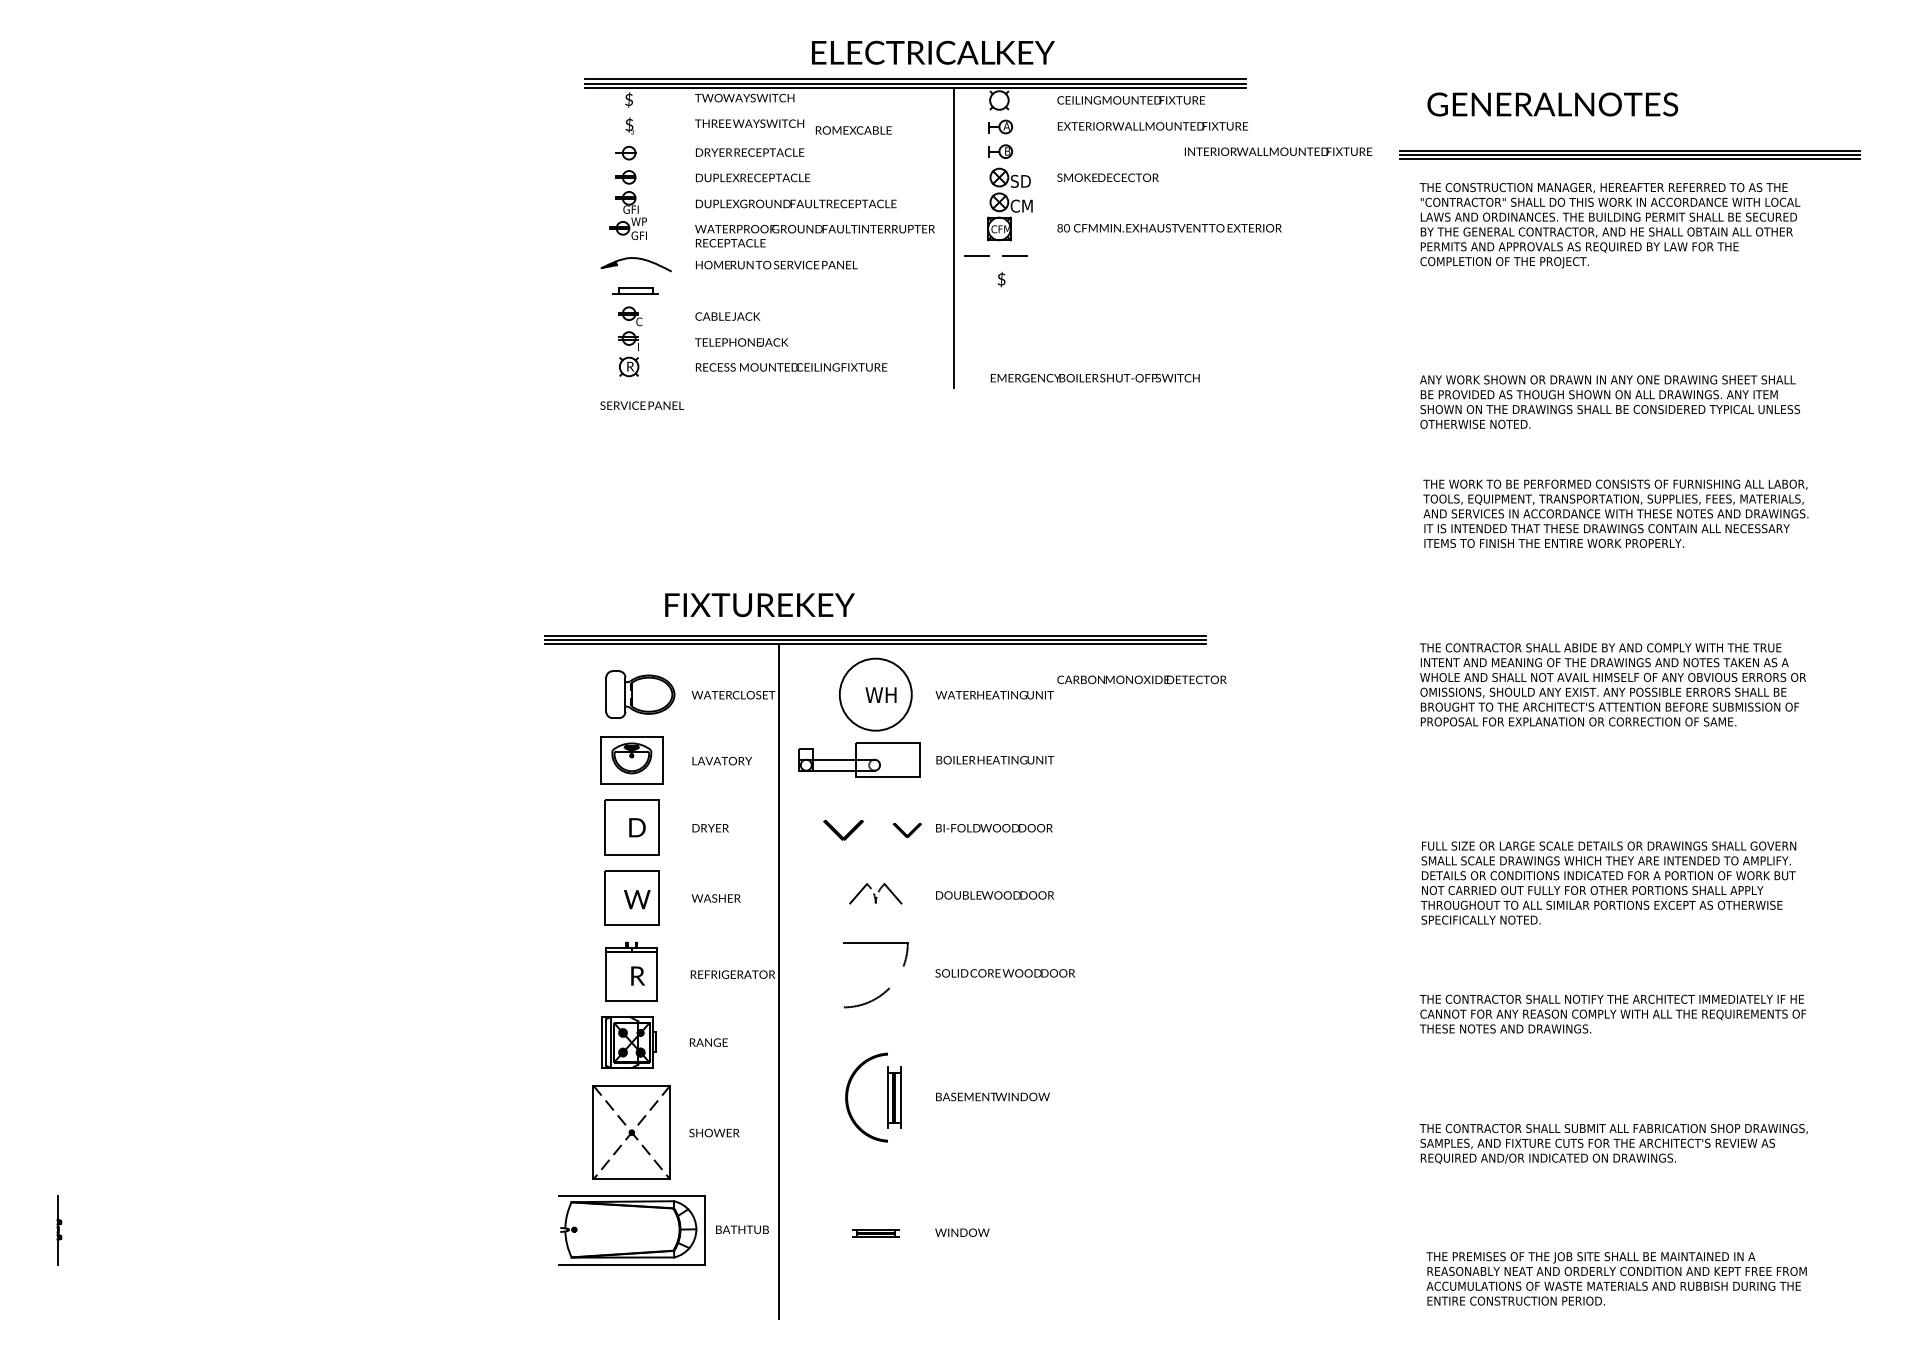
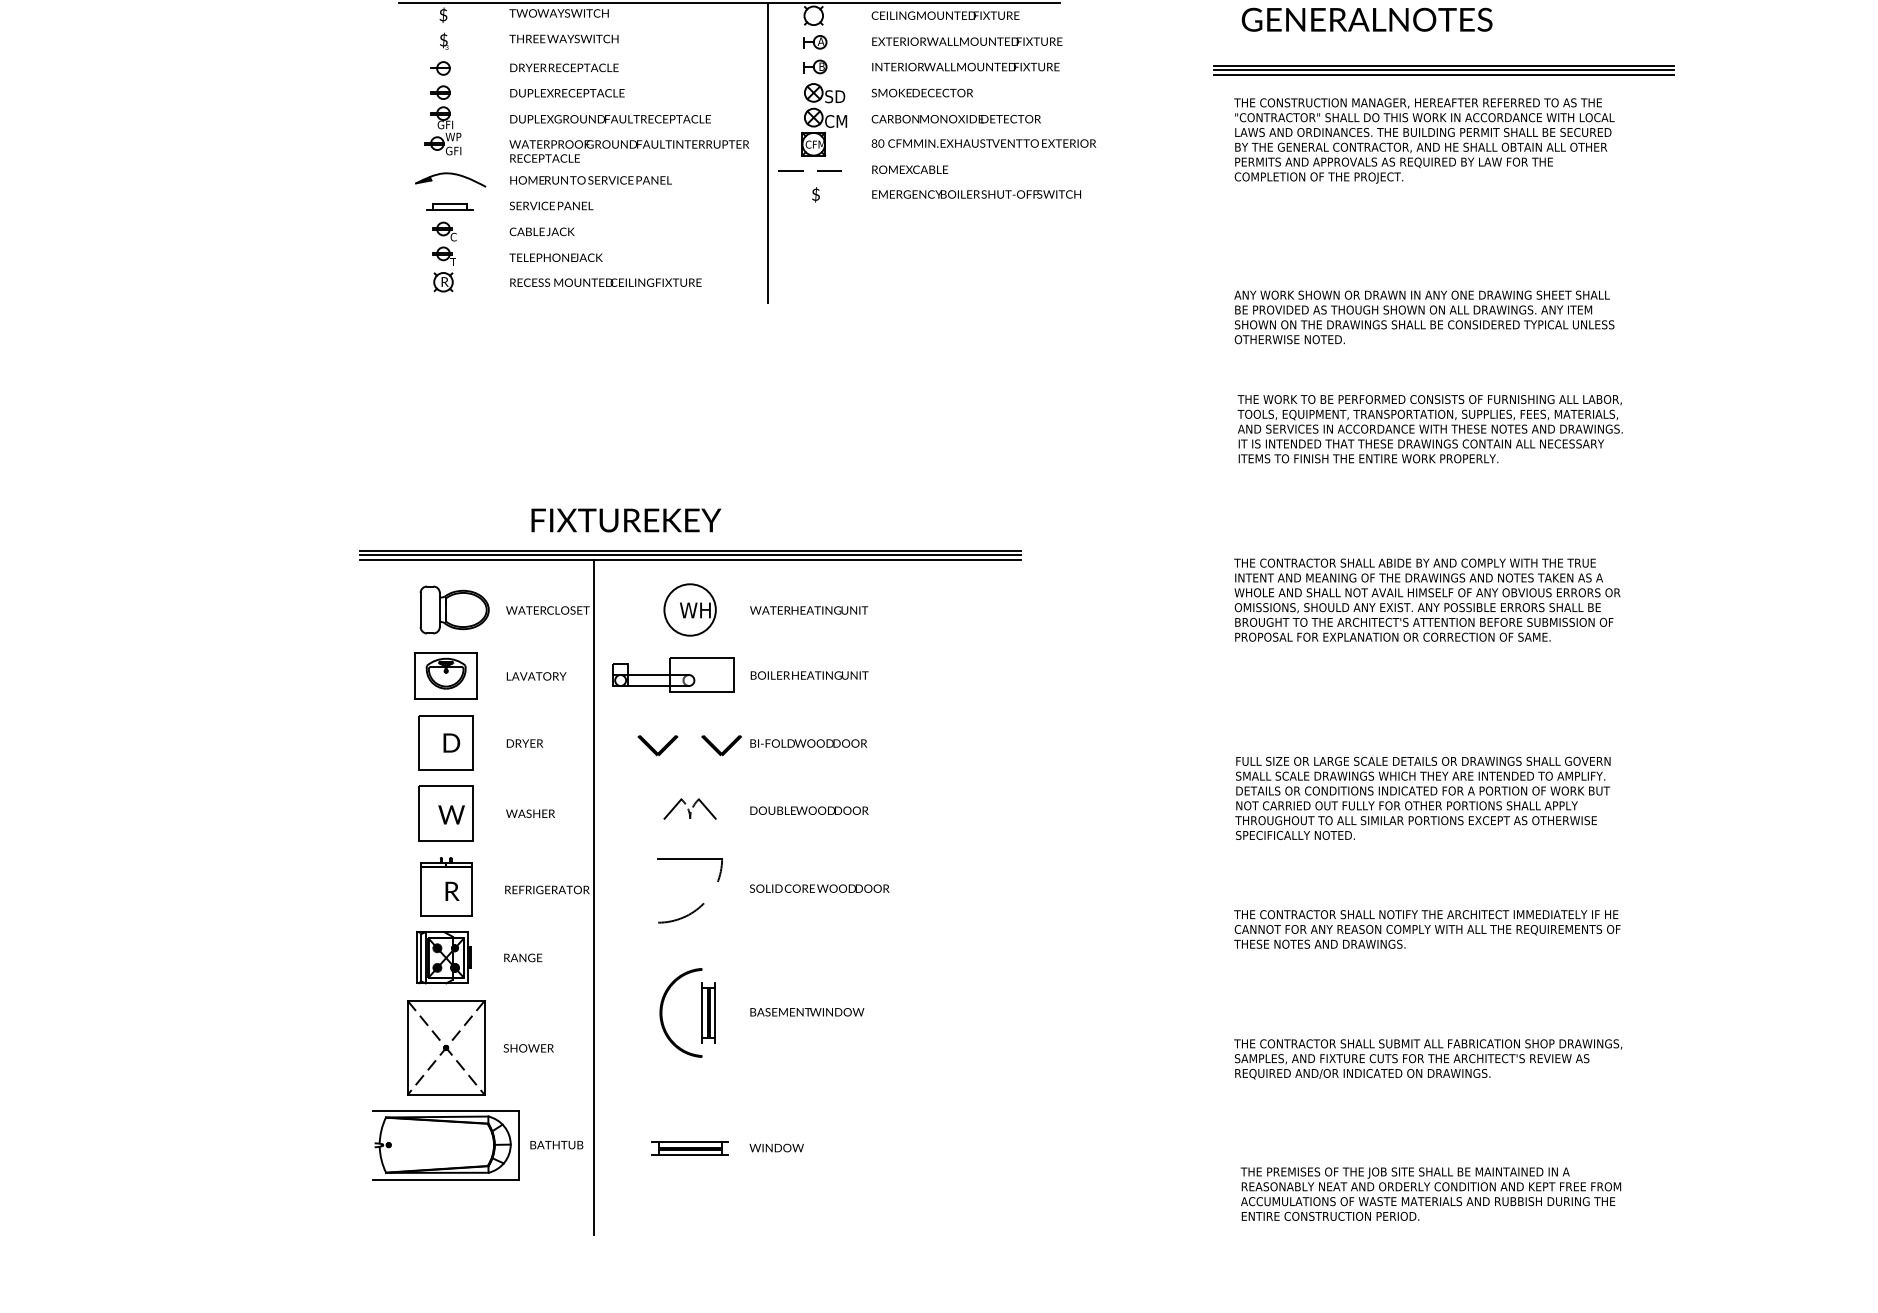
text: (853, 130) -> (909, 169), moved
text: (1278, 151) -> (965, 66), moved
text: (1094, 378) -> (975, 194), moved
text: (642, 405) -> (551, 205), moved
text: (759, 605) -> (625, 520), moved
text: (1141, 679) -> (955, 118), moved
circle: (875, 694) -> (689, 609), size x0.71
part: (907, 830) -> (721, 745), size x1.43
part: (875, 1233) -> (689, 1148), size x1.67

